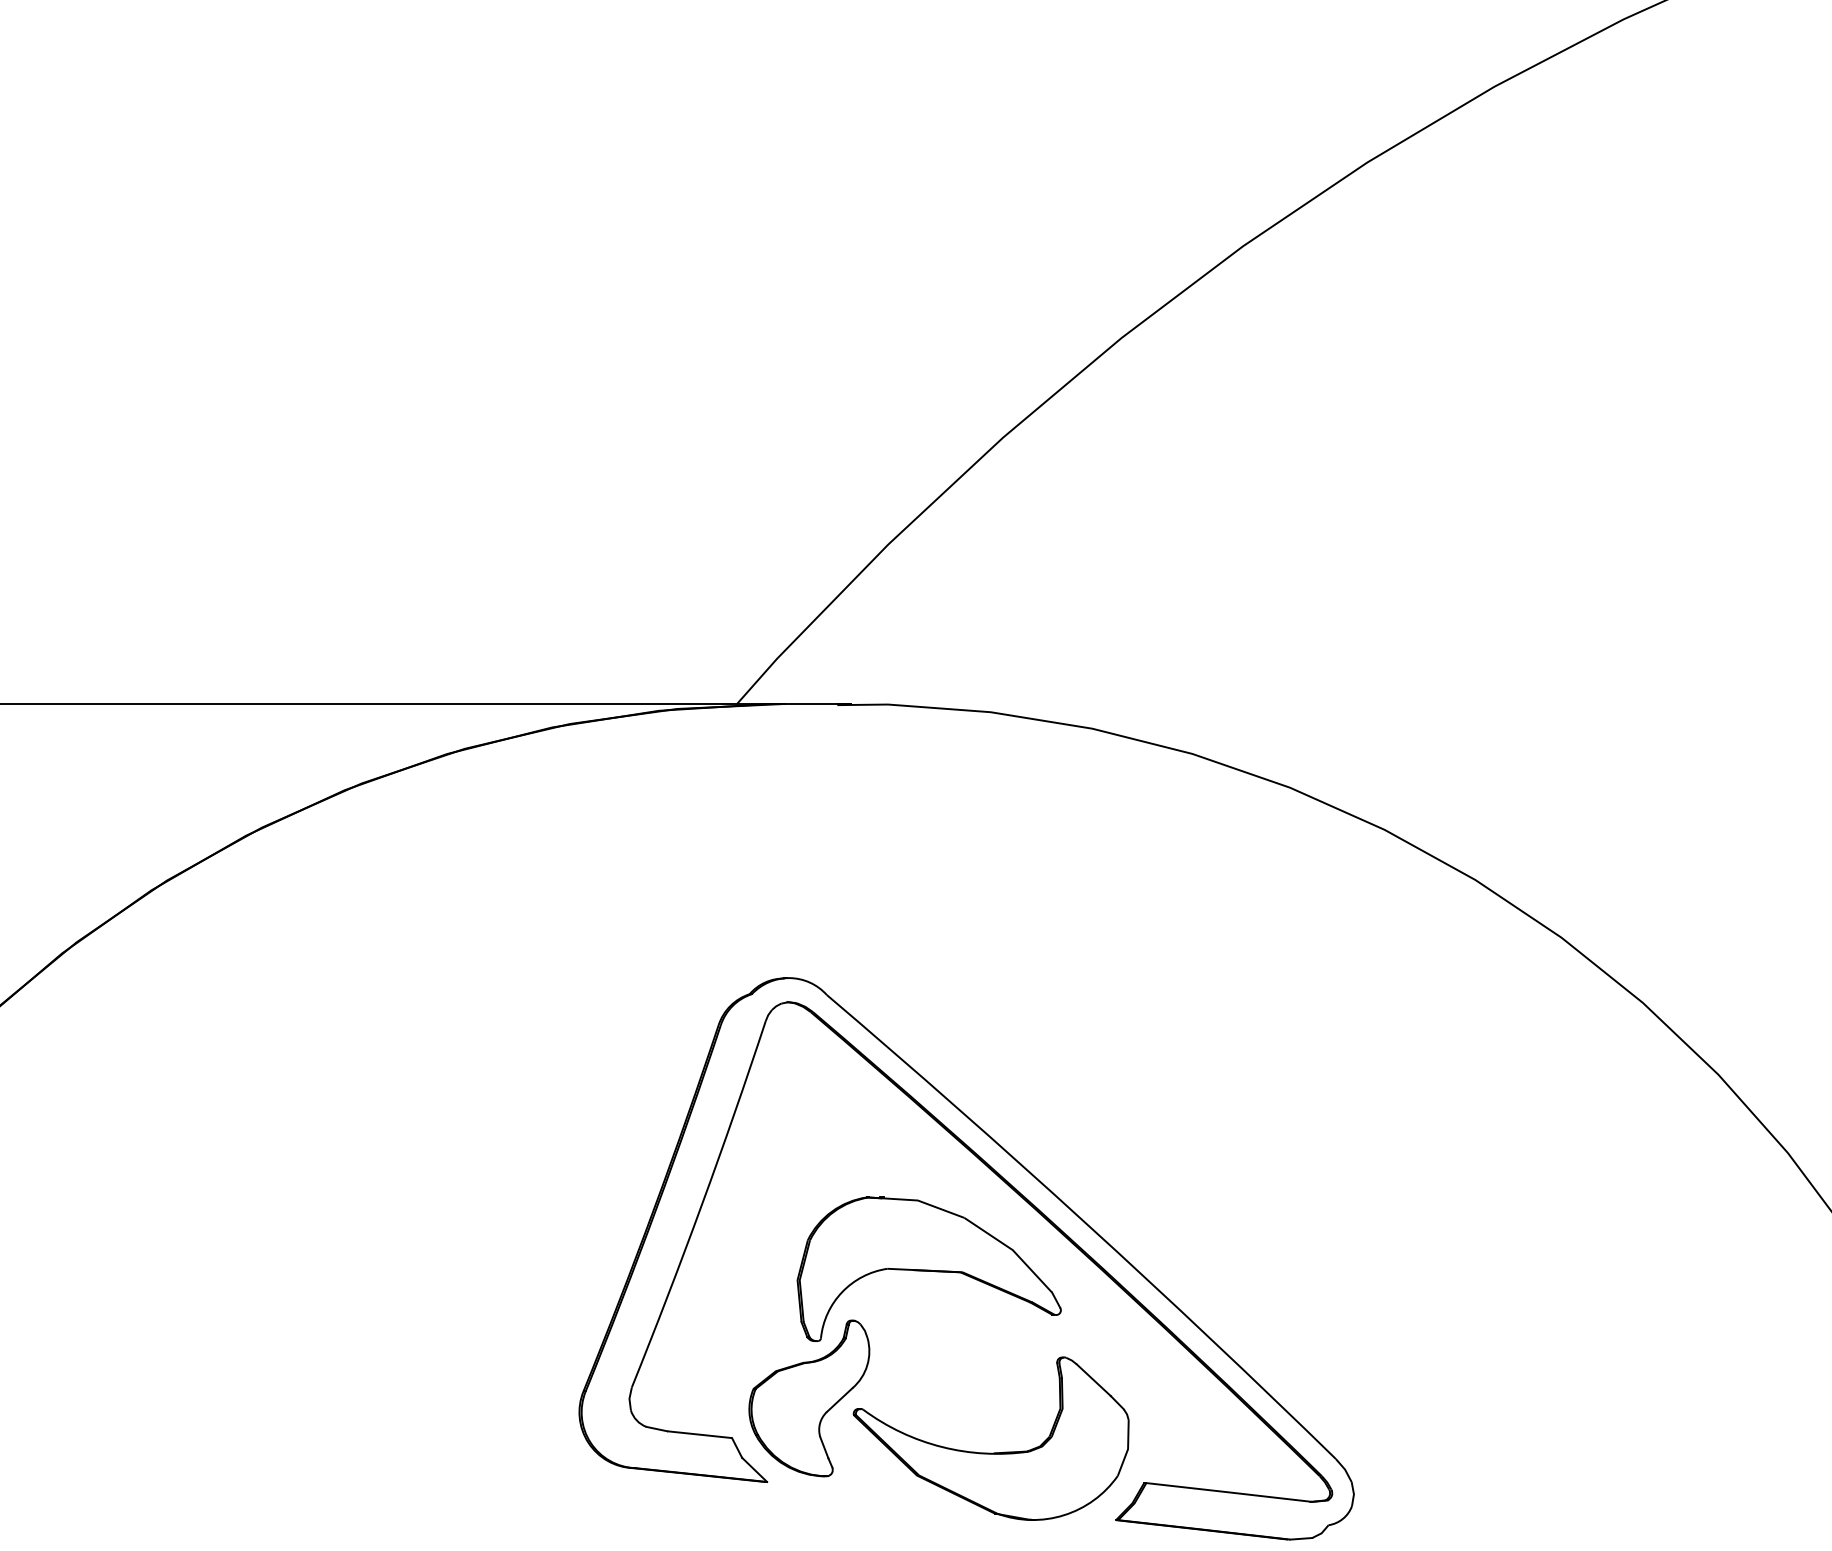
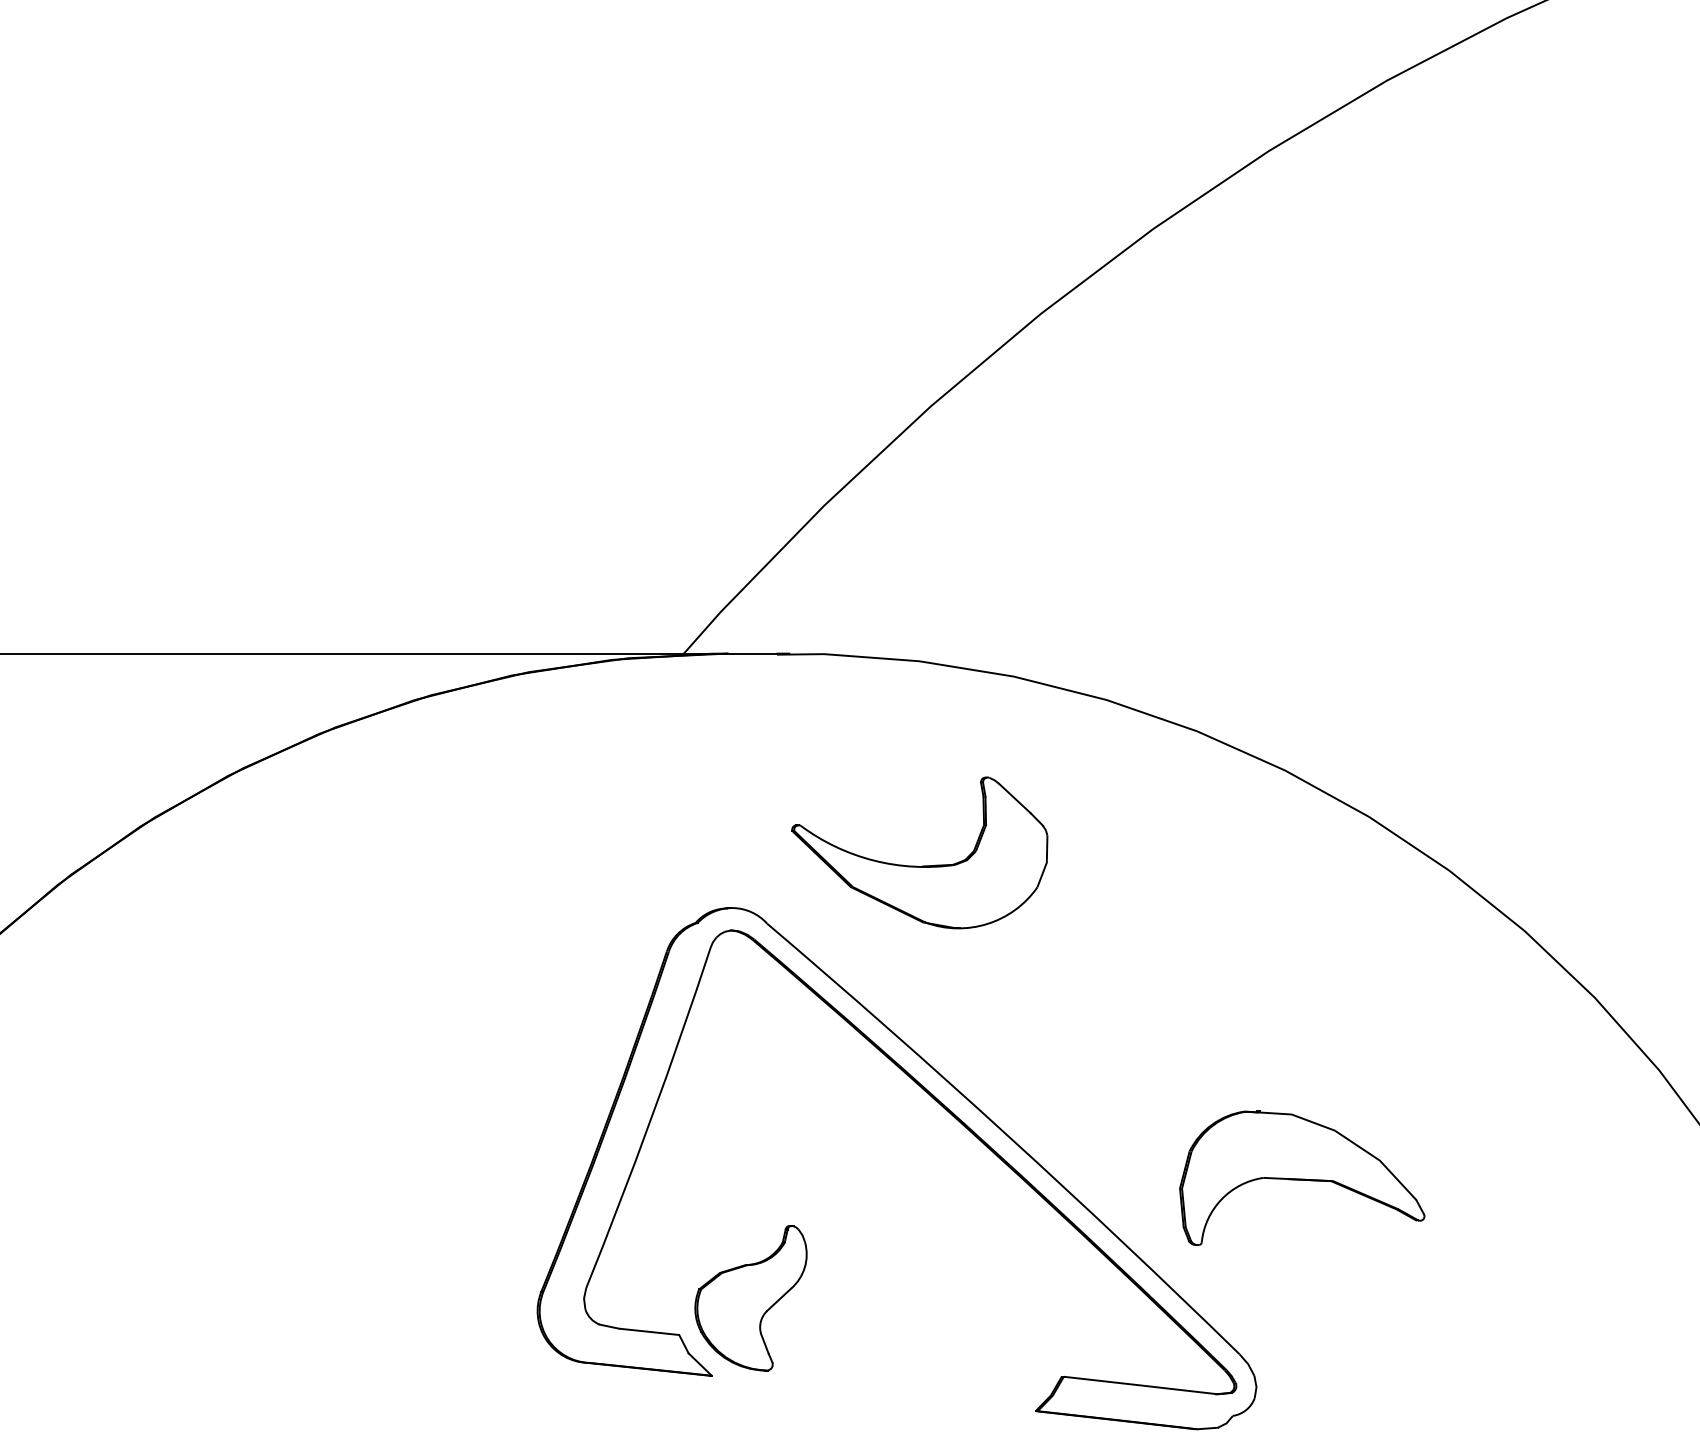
part: (928, 1268) -> (1301, 1177), moved
part: (990, 1452) -> (919, 865), moved

